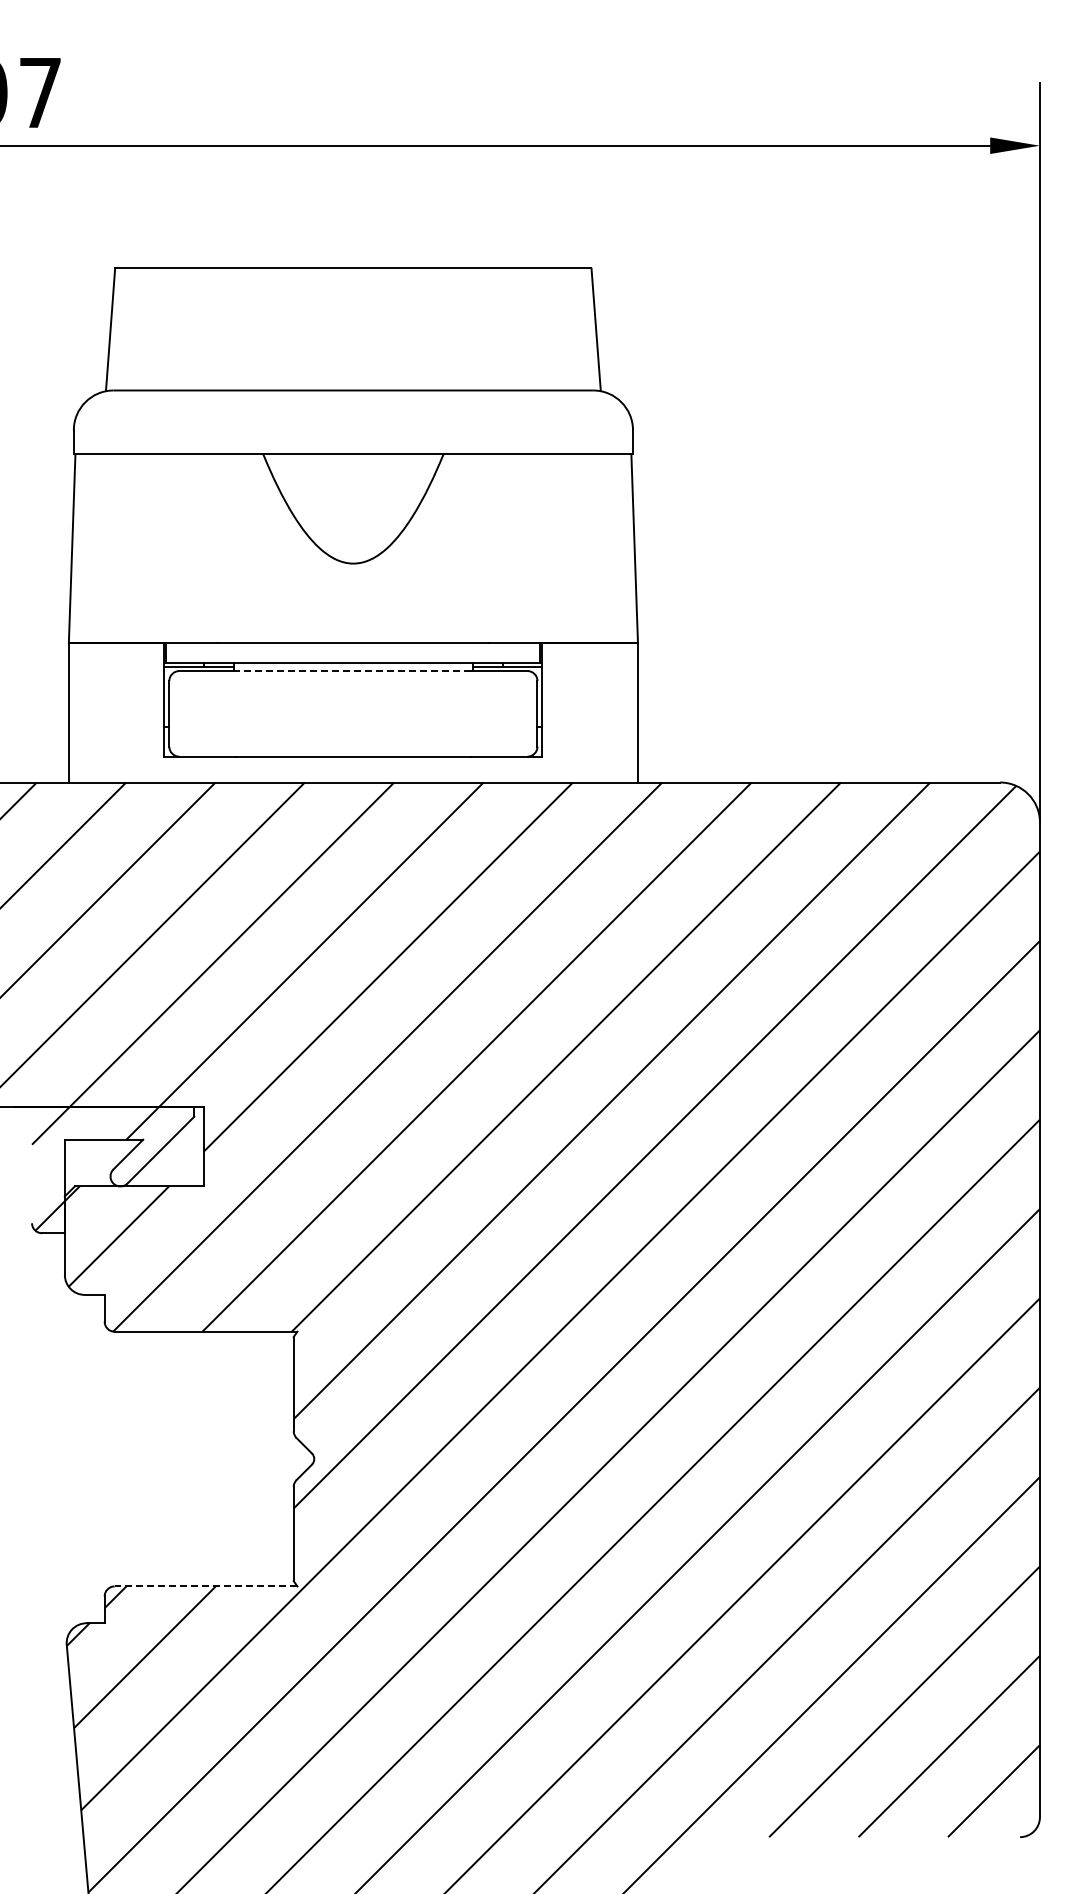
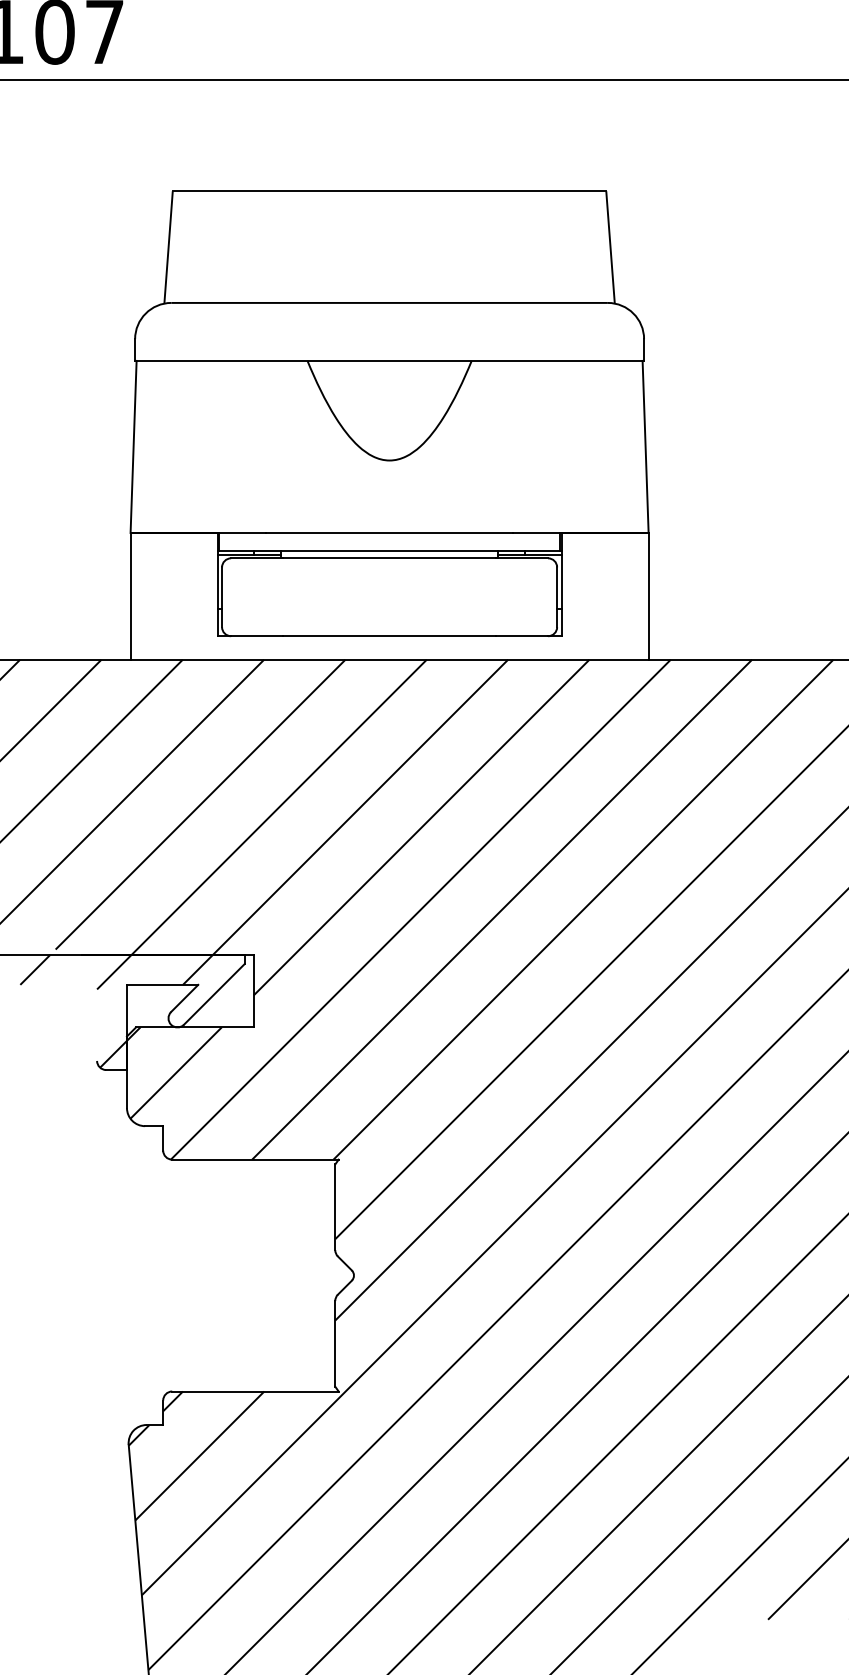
line: (352, 671) -> (388, 558), dashed -> solid
line: (205, 1586) -> (254, 1391), dashed -> solid

